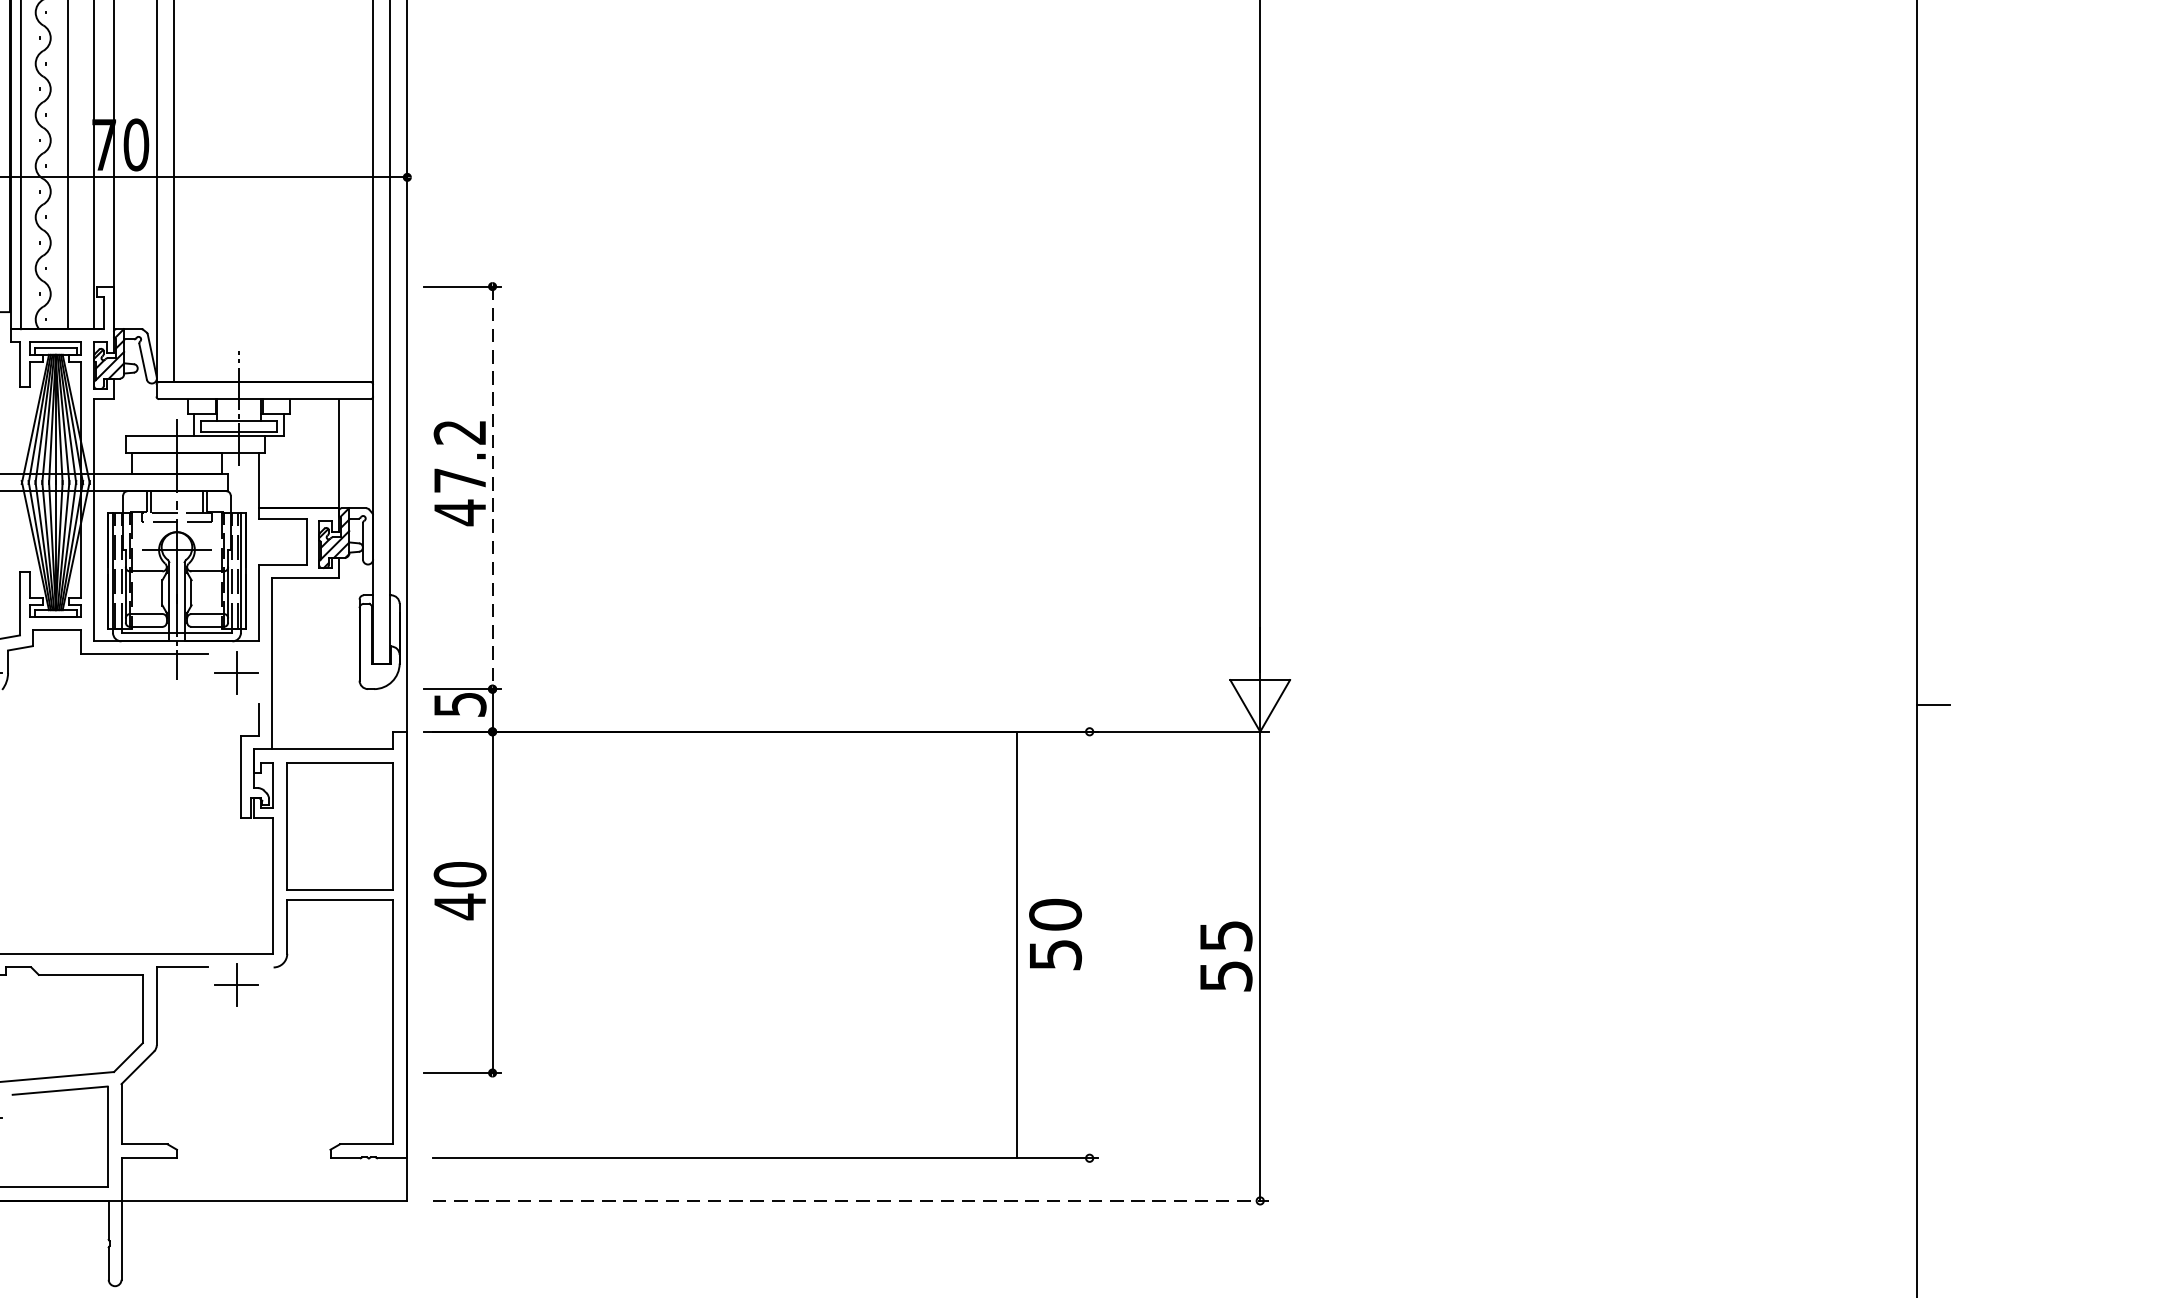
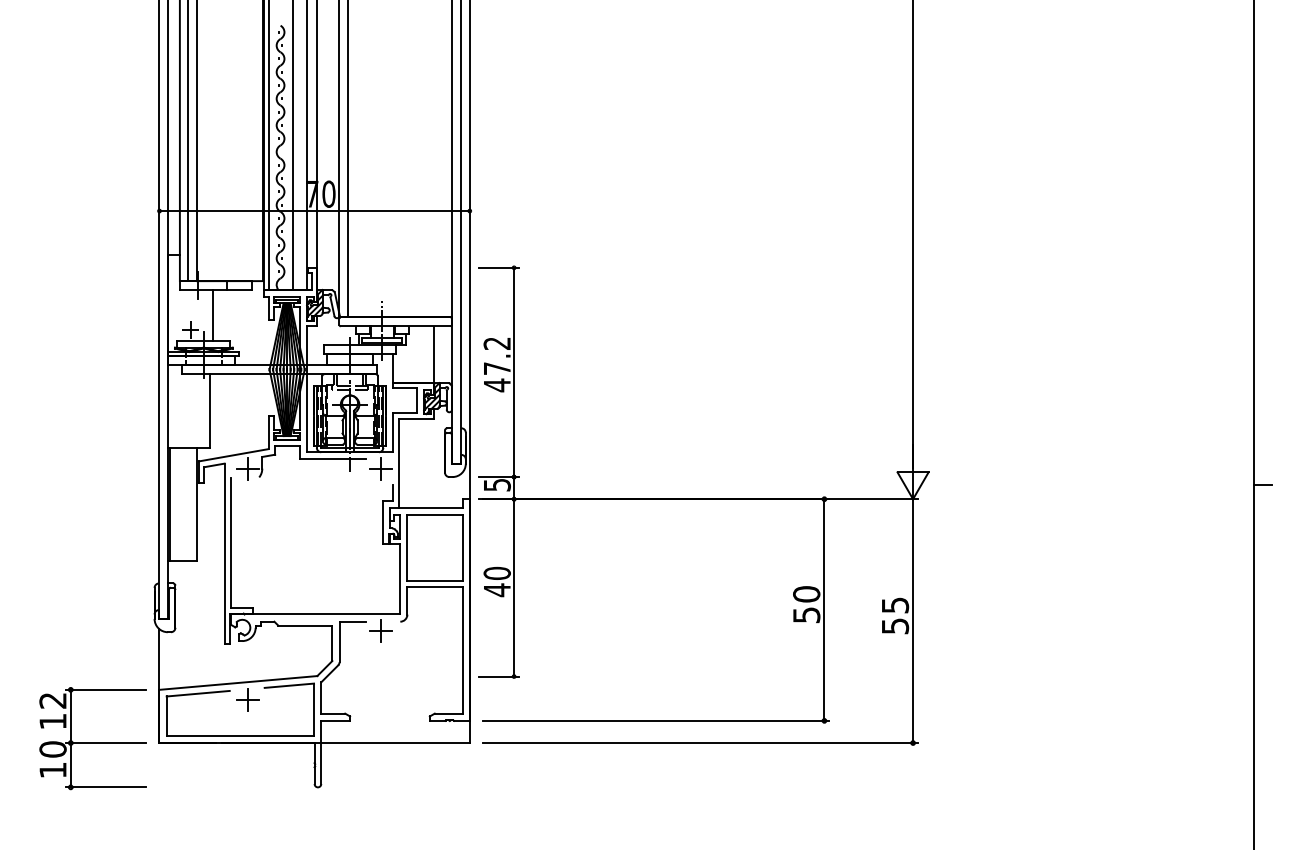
line: (493, 487) -> (514, 372), dashed -> solid
line: (1016, 943) -> (824, 609), moved
line: (851, 1201) -> (700, 743), dashed -> solid

